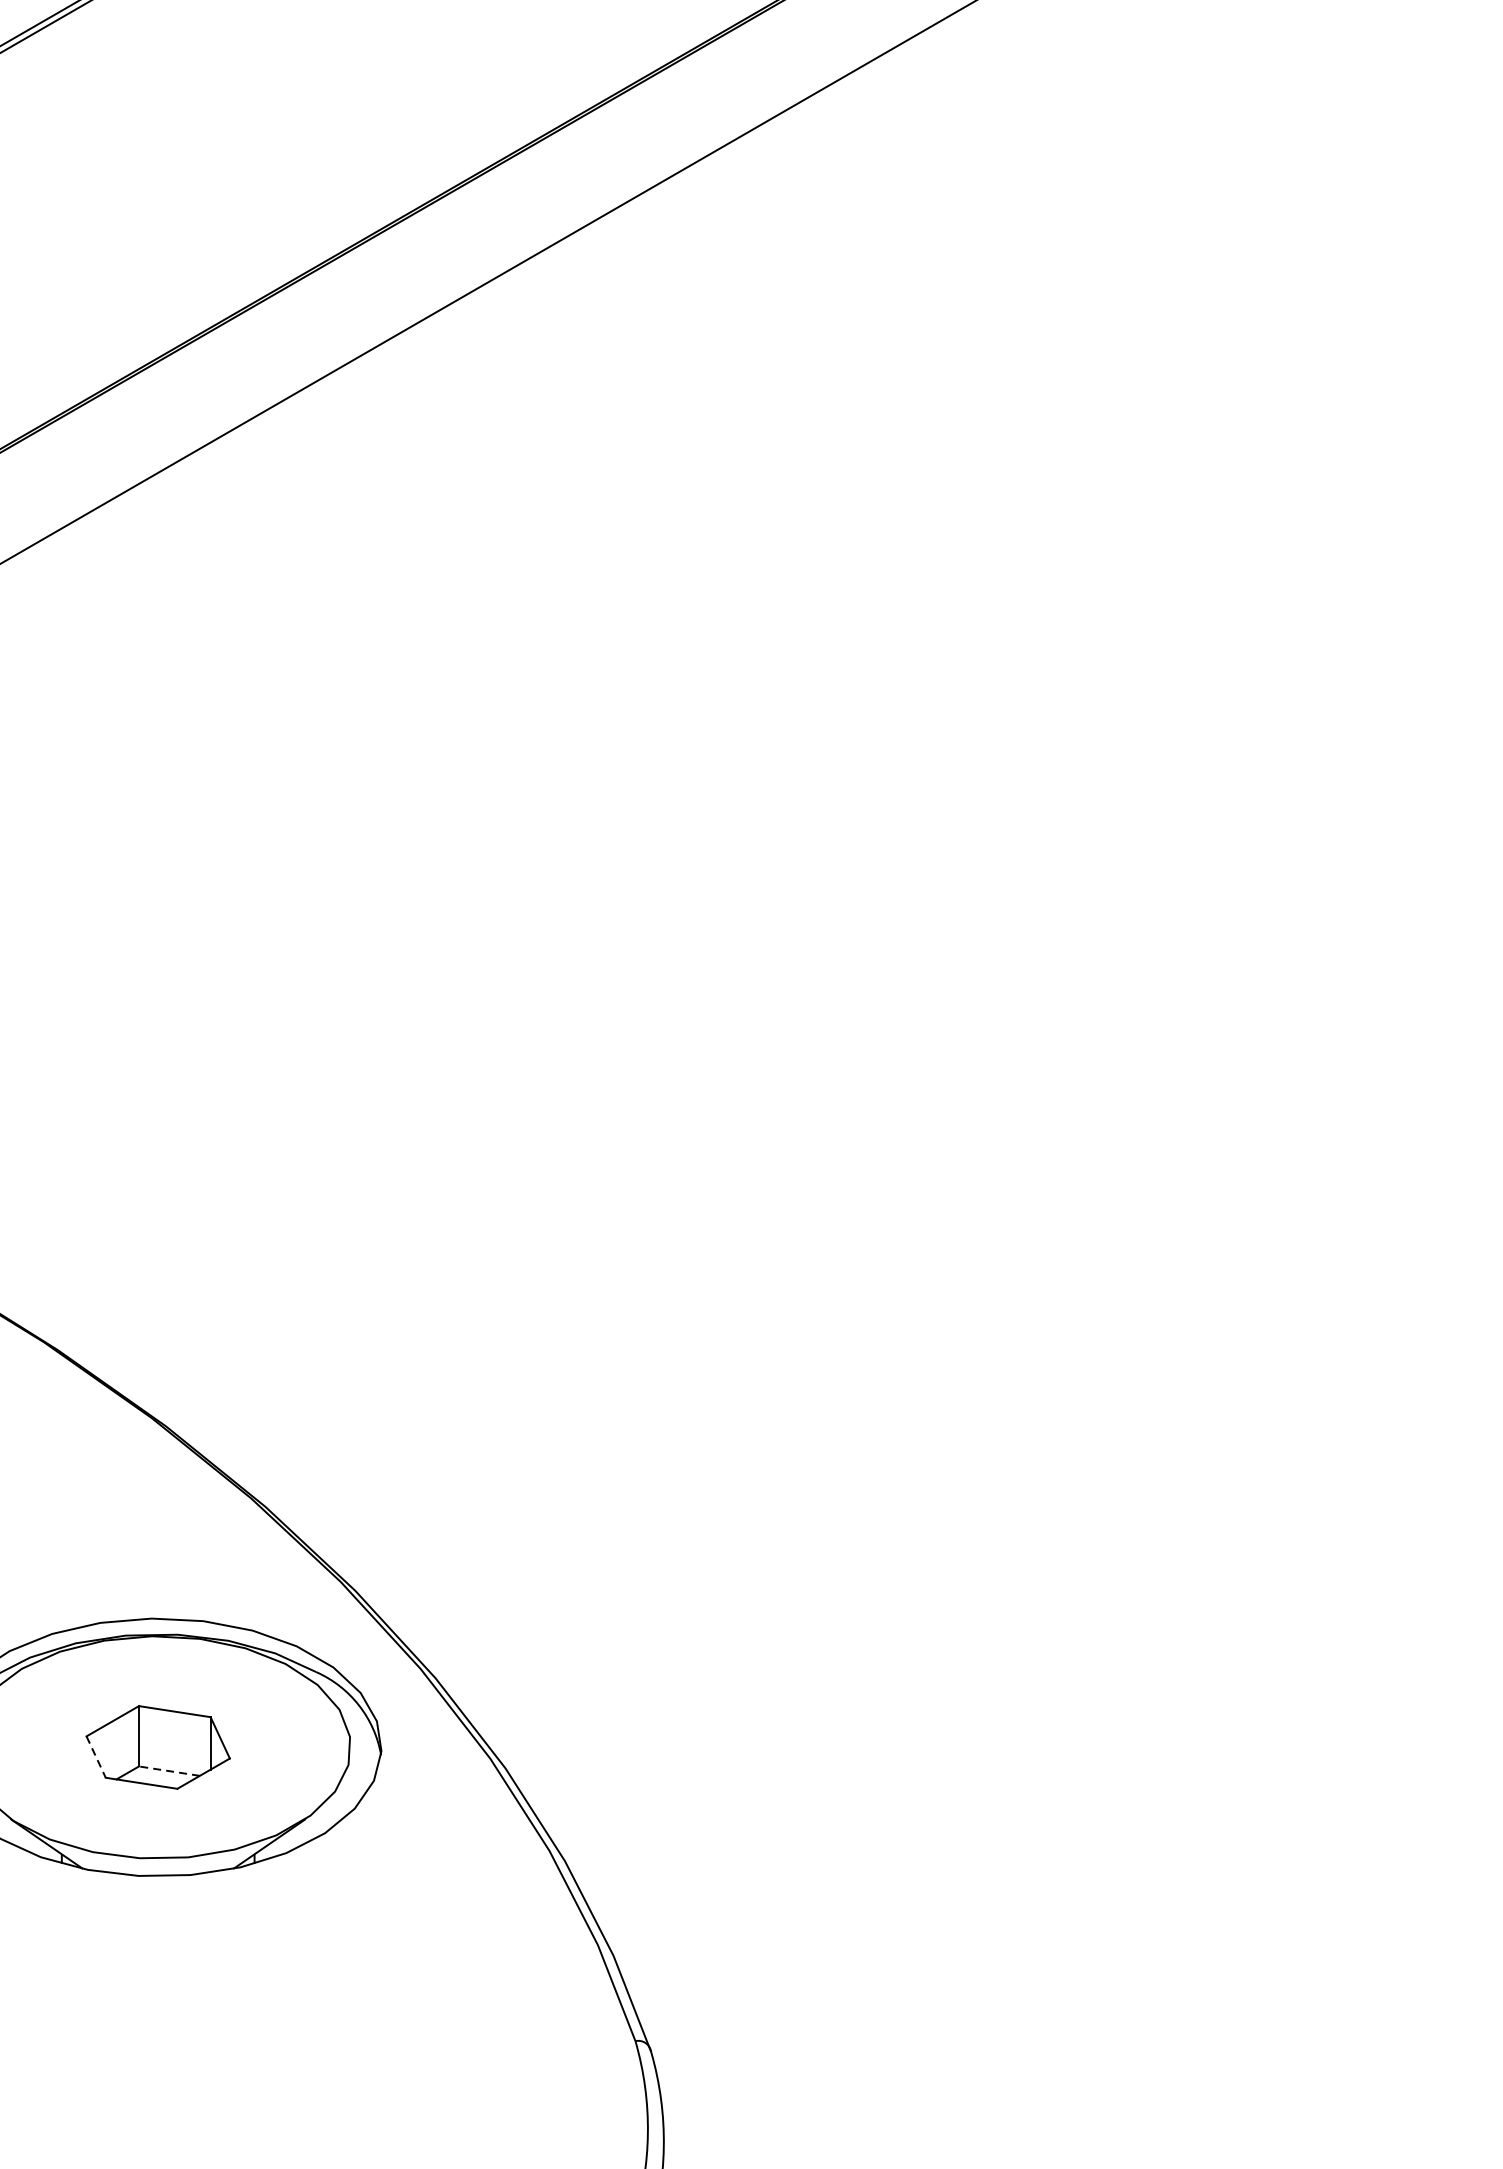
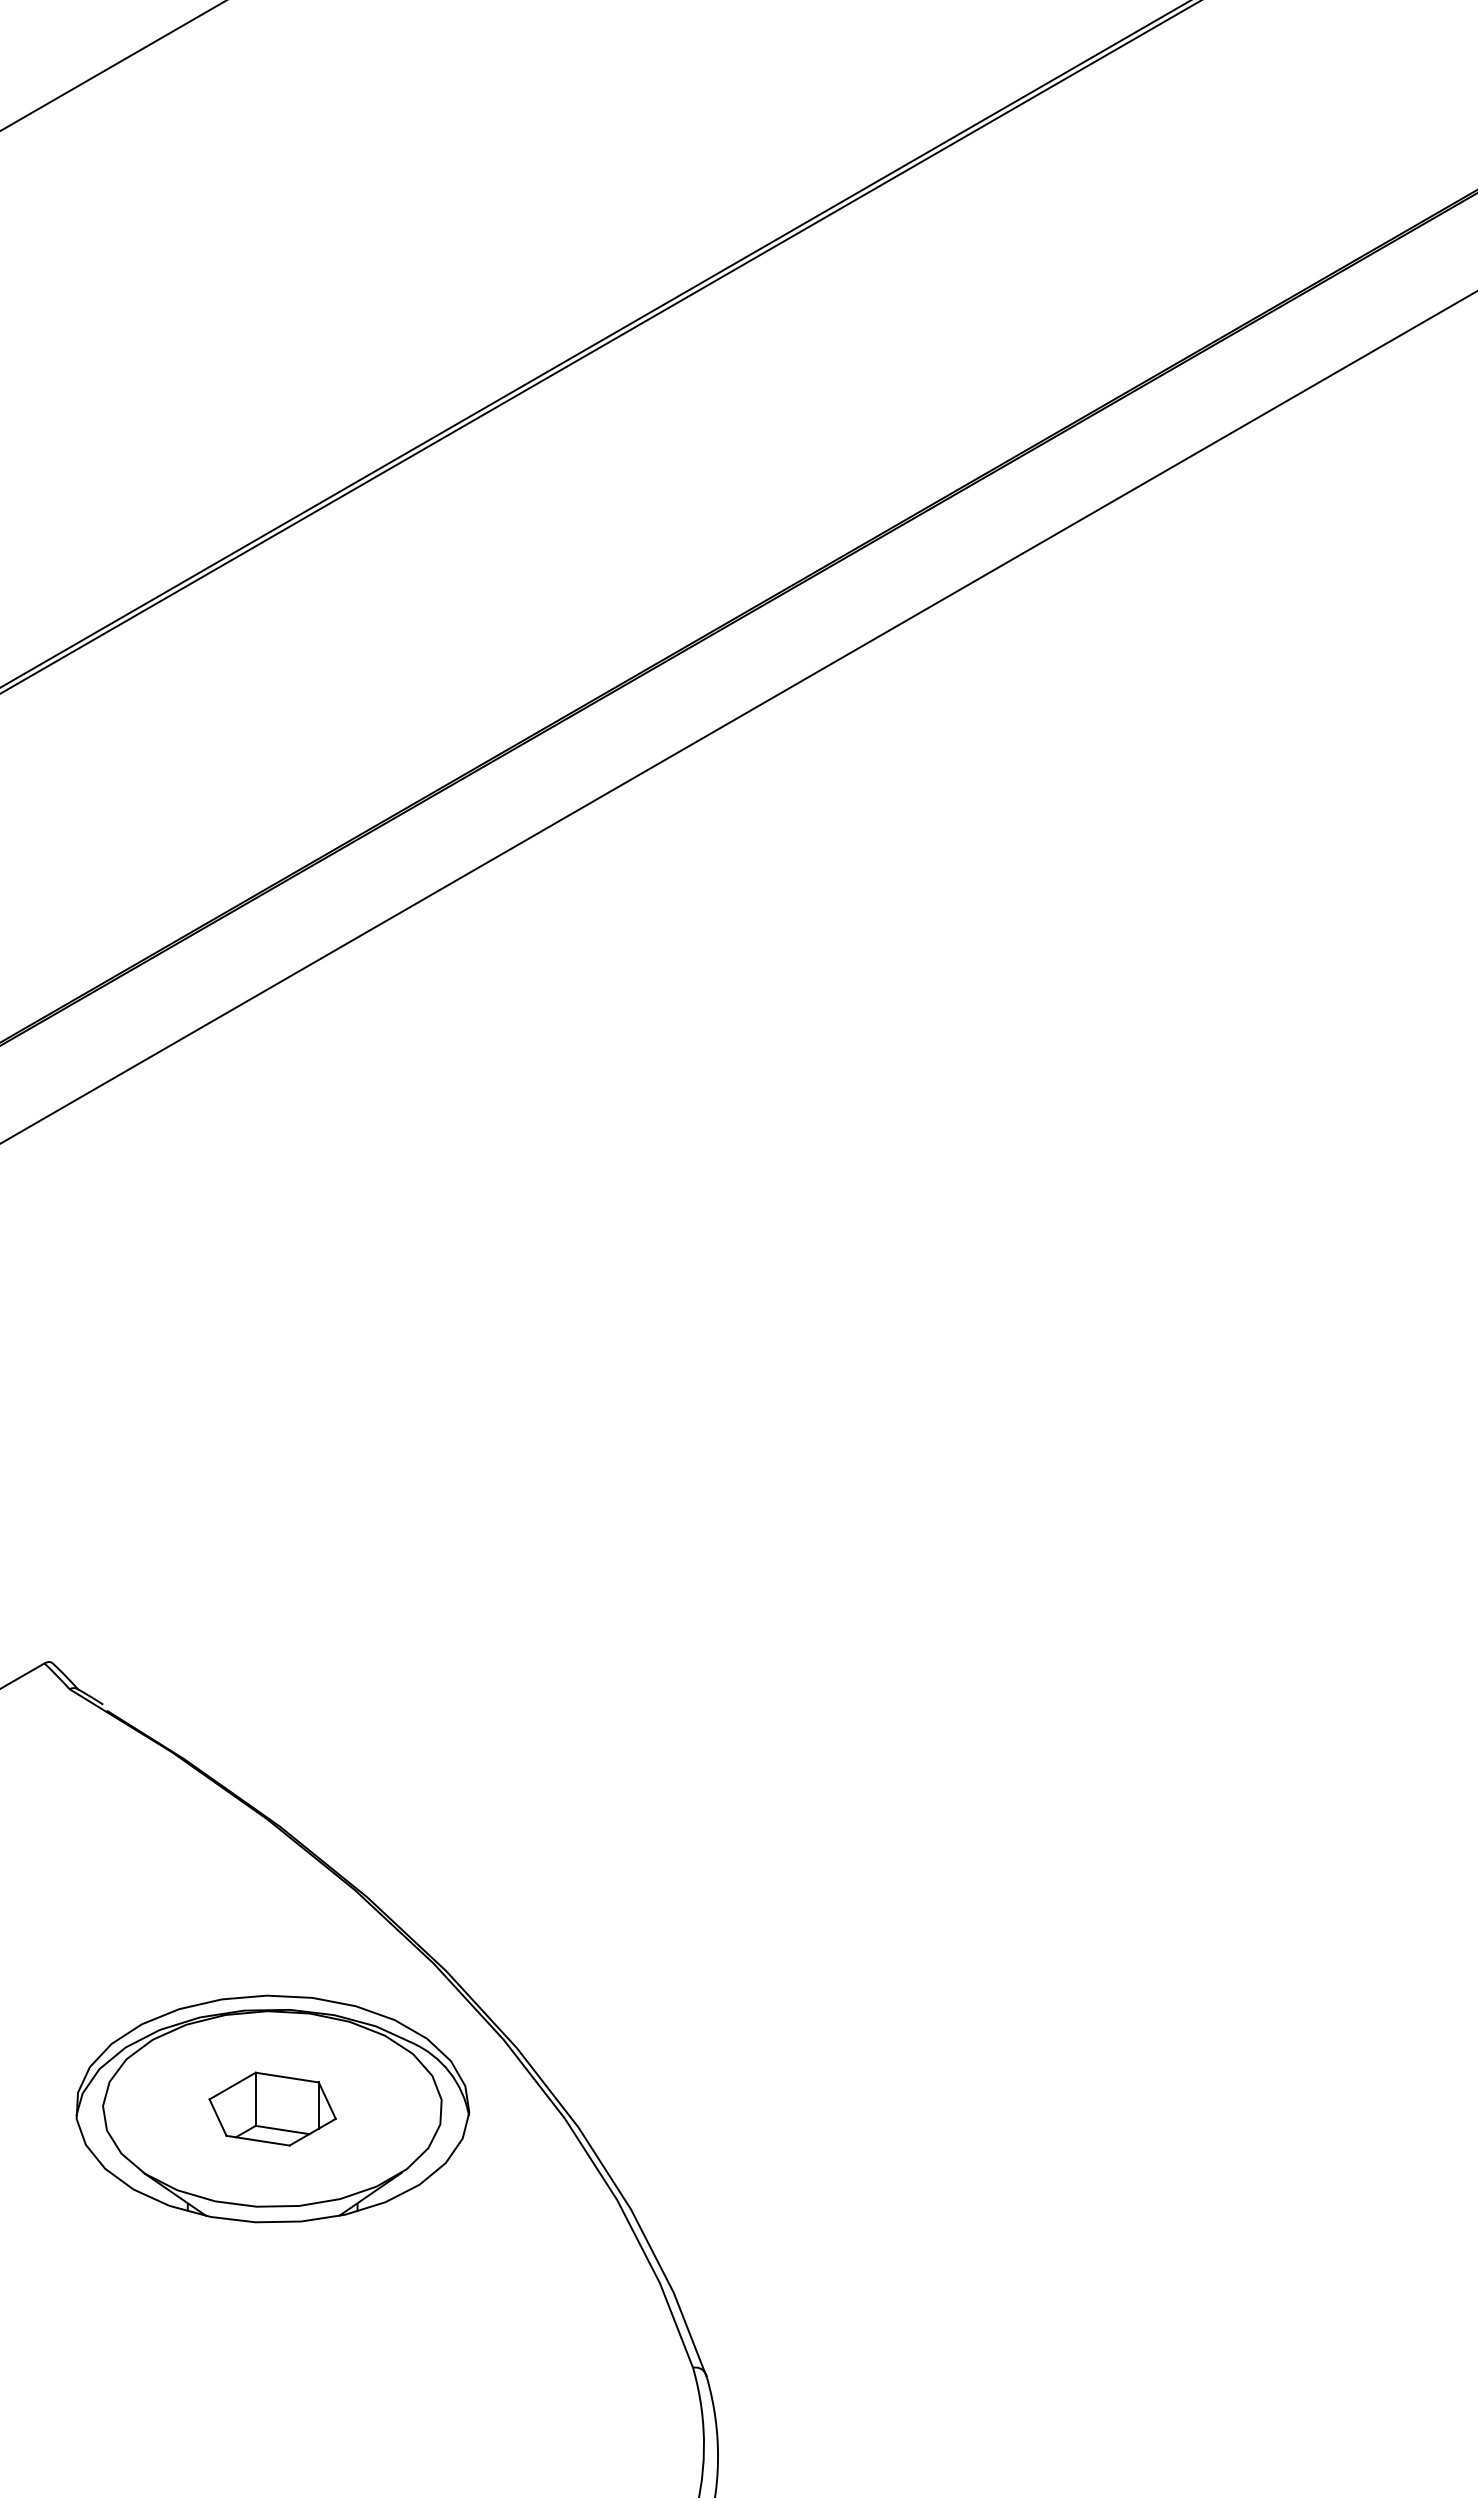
line: (96, 1758) -> (218, 2118), dashed -> solid
line: (169, 1770) -> (282, 2129), dashed -> solid

